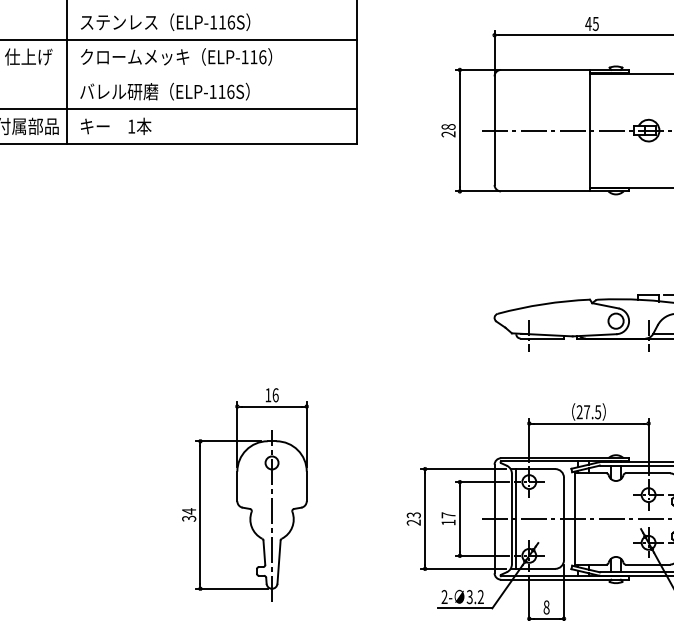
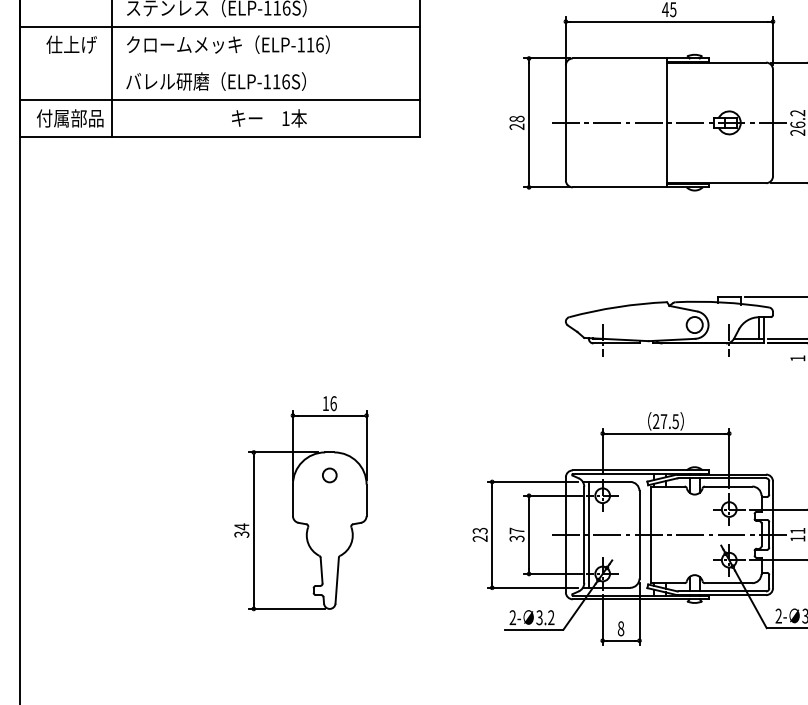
text: (116, 126) -> (269, 118), moved
line: (271, 515) -> (329, 531), removed
text: (448, 522) -> (516, 538), 17 -> 37

